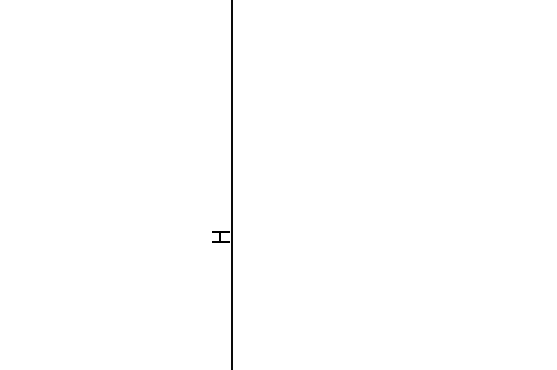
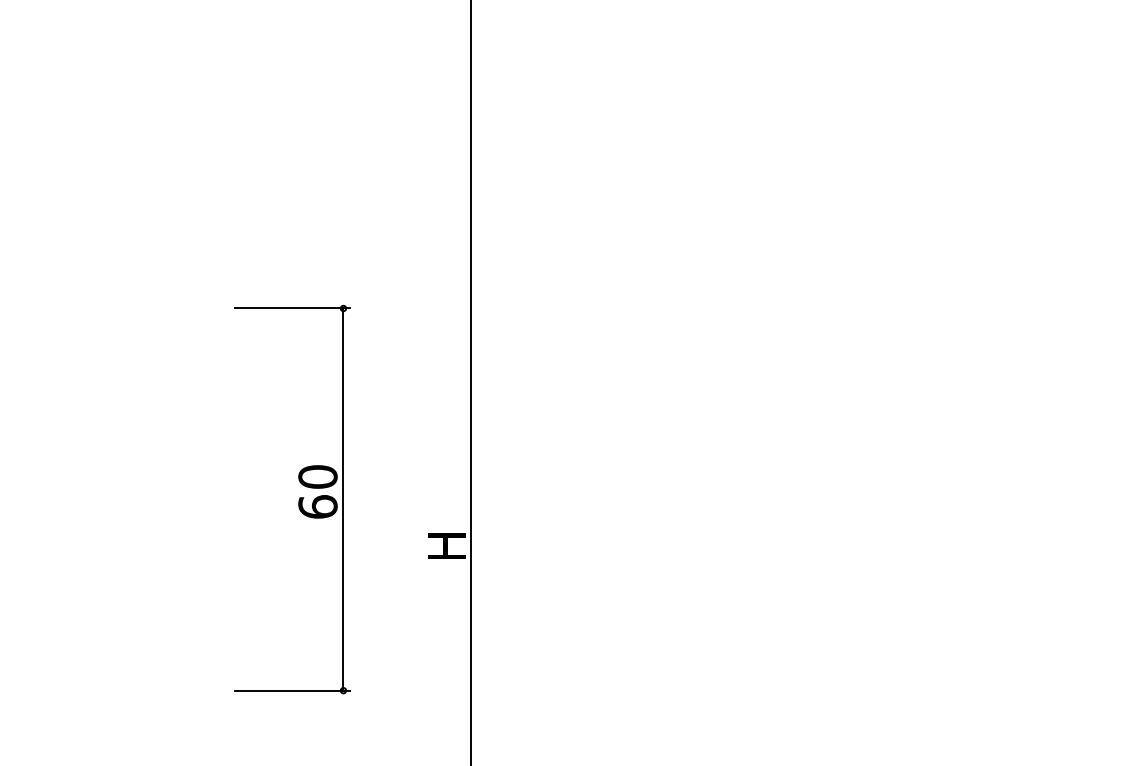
part: (148, 215) -> (291, 499), added

